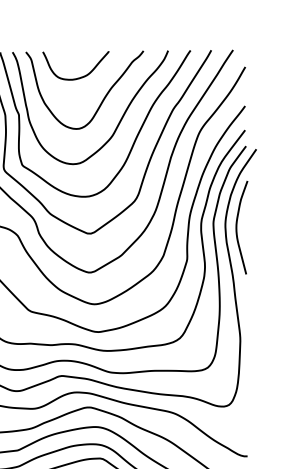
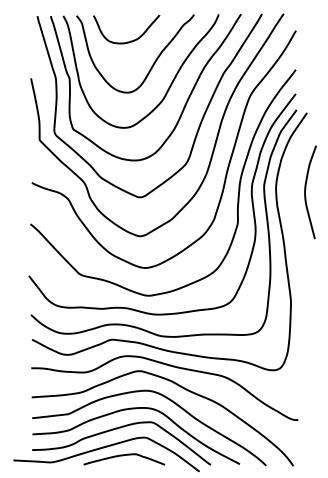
curve: (236, 227) -> (305, 192), moved

